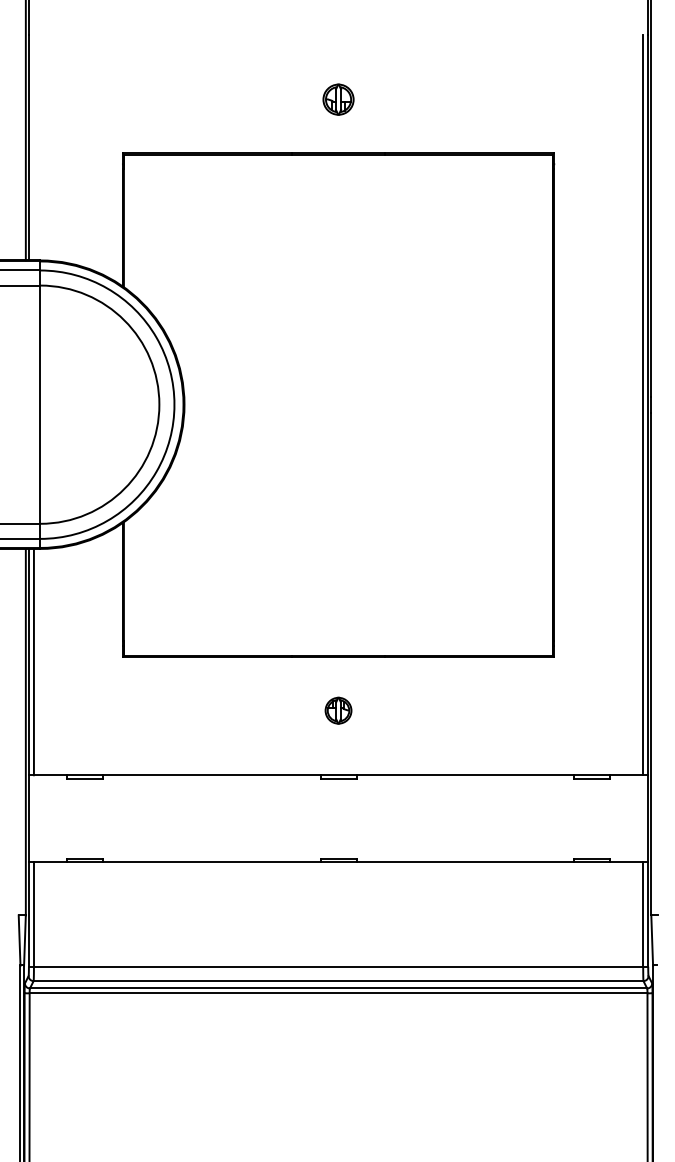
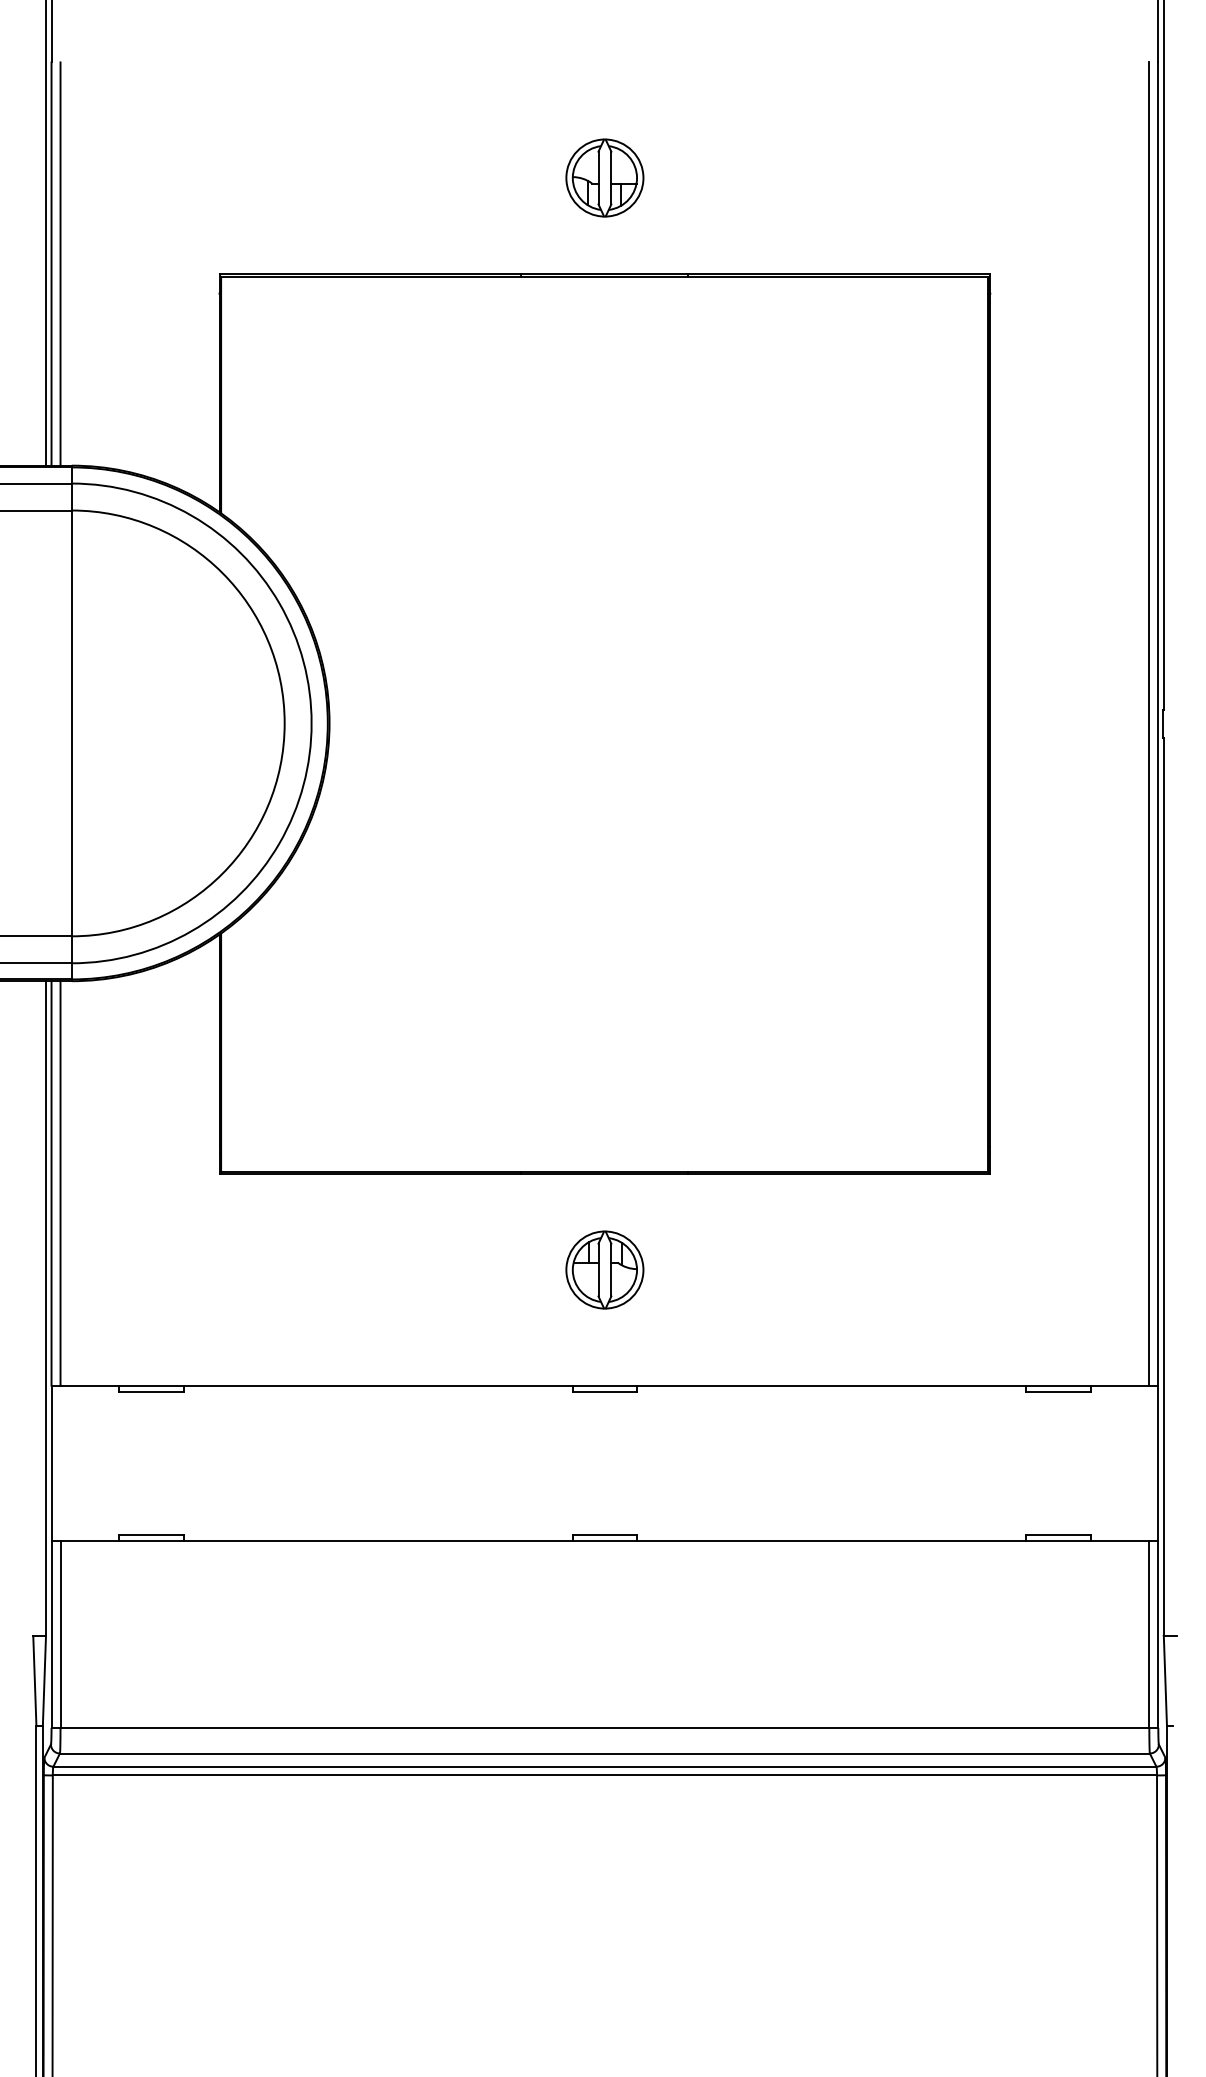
part: (338, 99) -> (604, 177), size x1.43
line: (33, 147) -> (59, 263), added
part: (338, 710) -> (604, 1269), size x1.67

